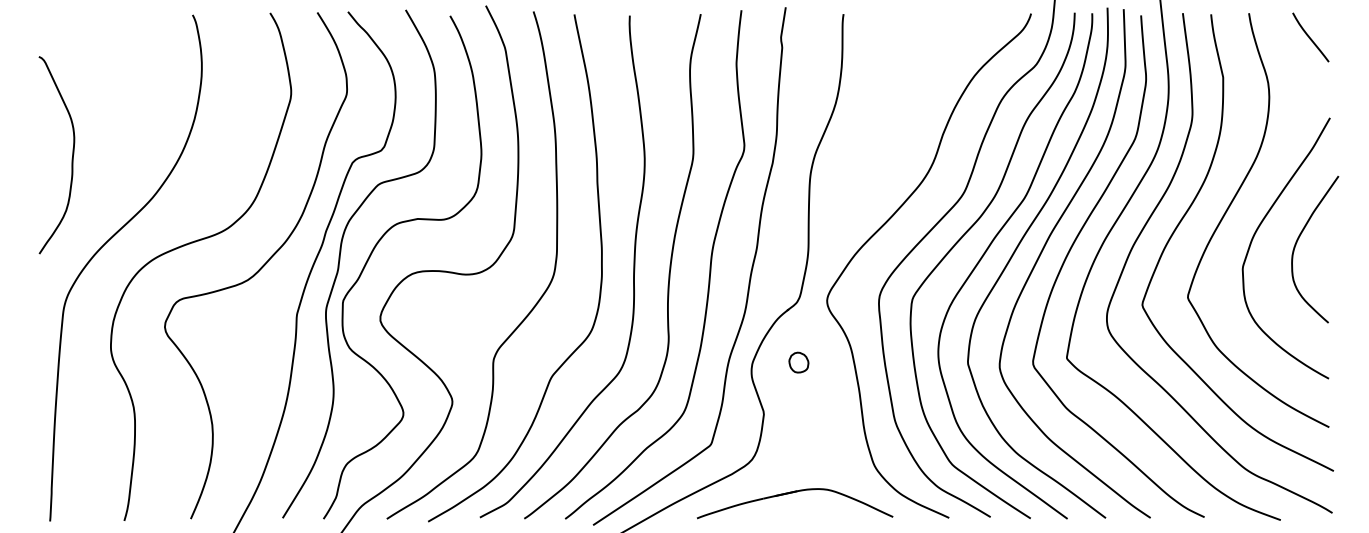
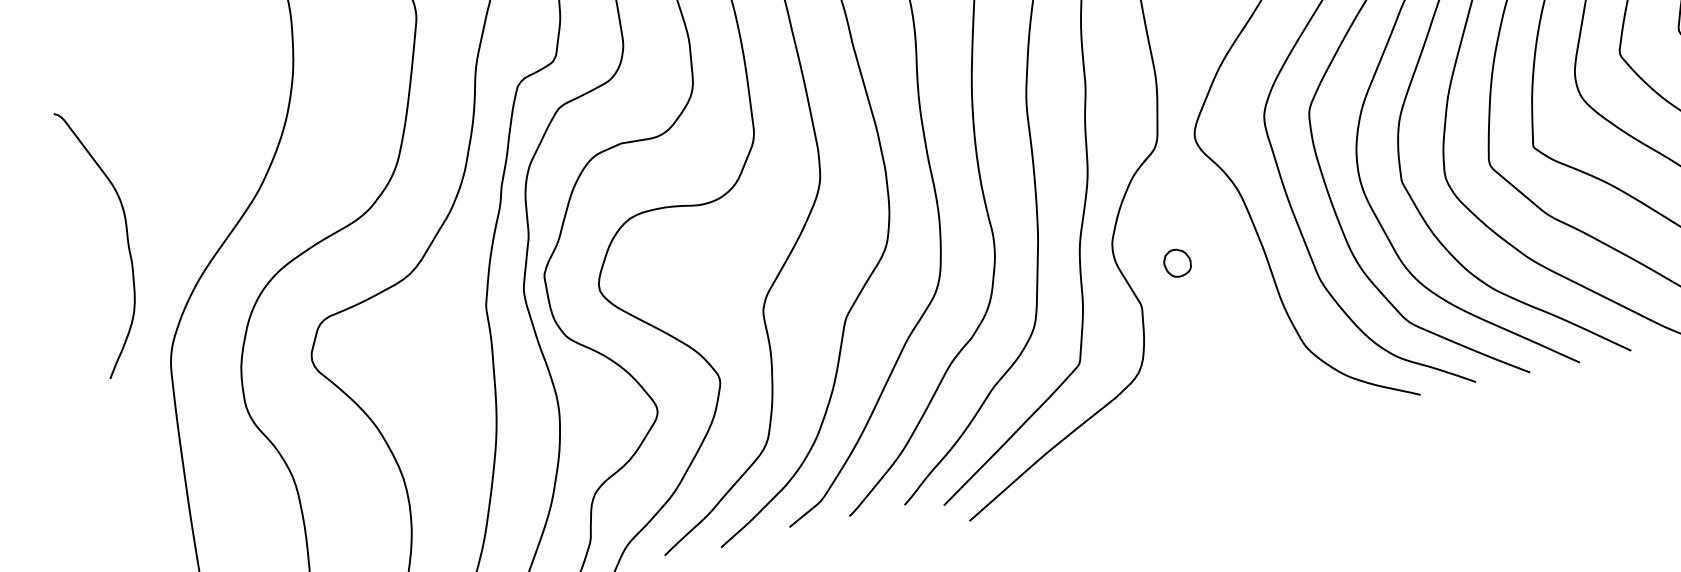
curve: (71, 158) -> (126, 241), moved
part: (798, 362) -> (1176, 263), moved
part: (792, 493) -> (1202, 406), removed

